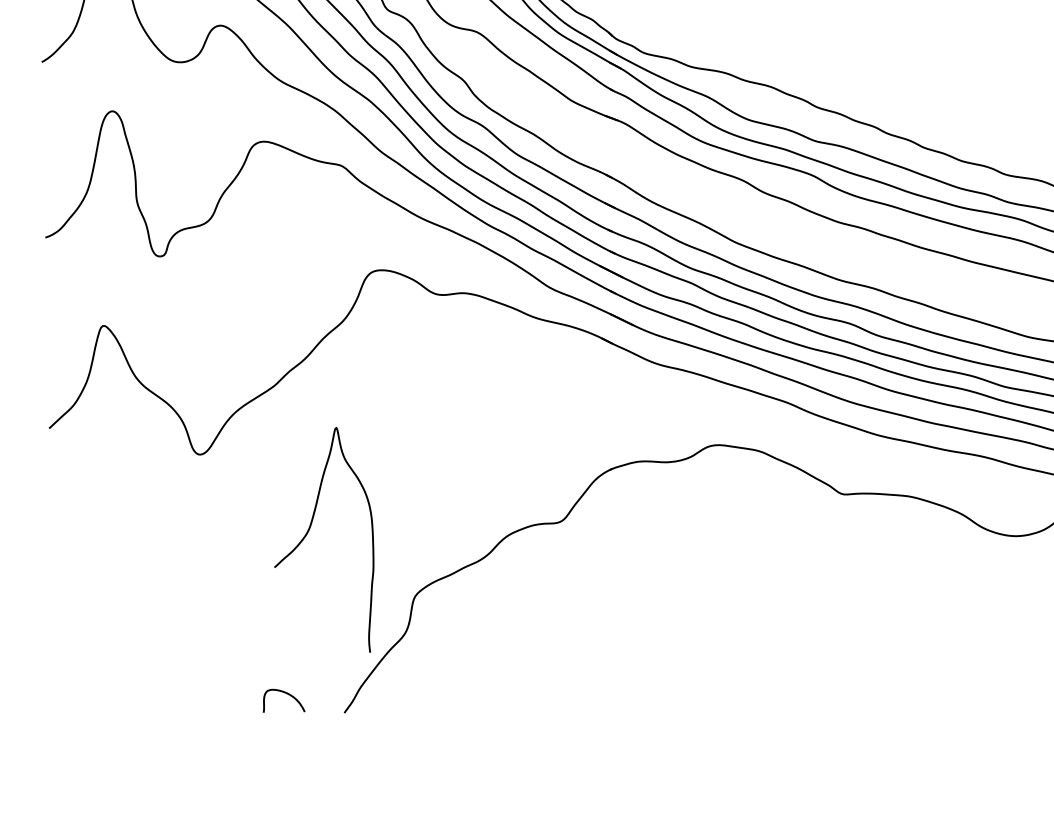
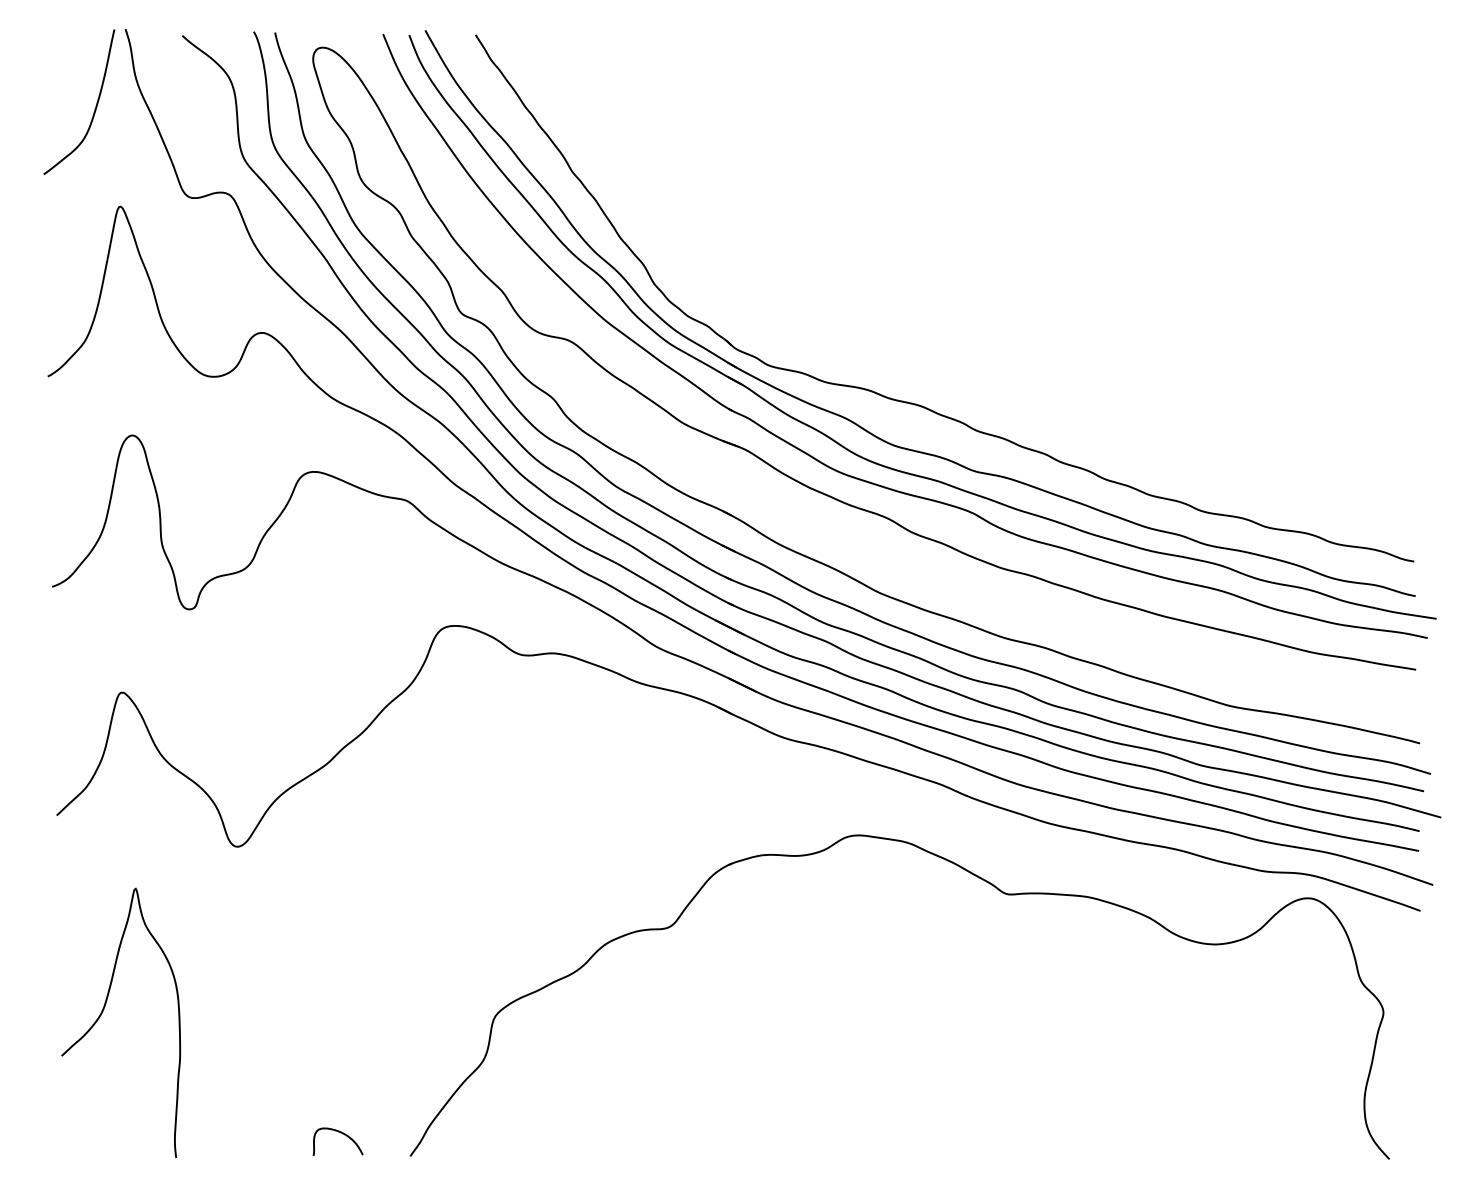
curve: (308, 532) -> (102, 1013), moved

